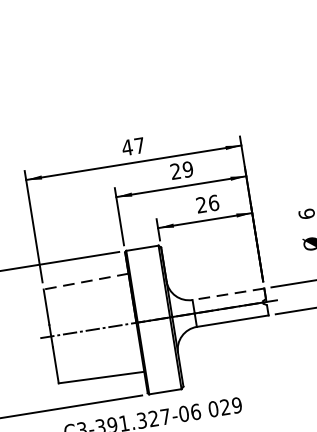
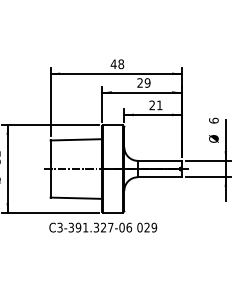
text: (140, 145) -> (121, 64), 47 -> 48
text: (213, 203) -> (159, 105), 26 -> 21
line: (85, 281) -> (76, 139), dashed -> solid
line: (227, 293) -> (159, 160), dashed -> solid

